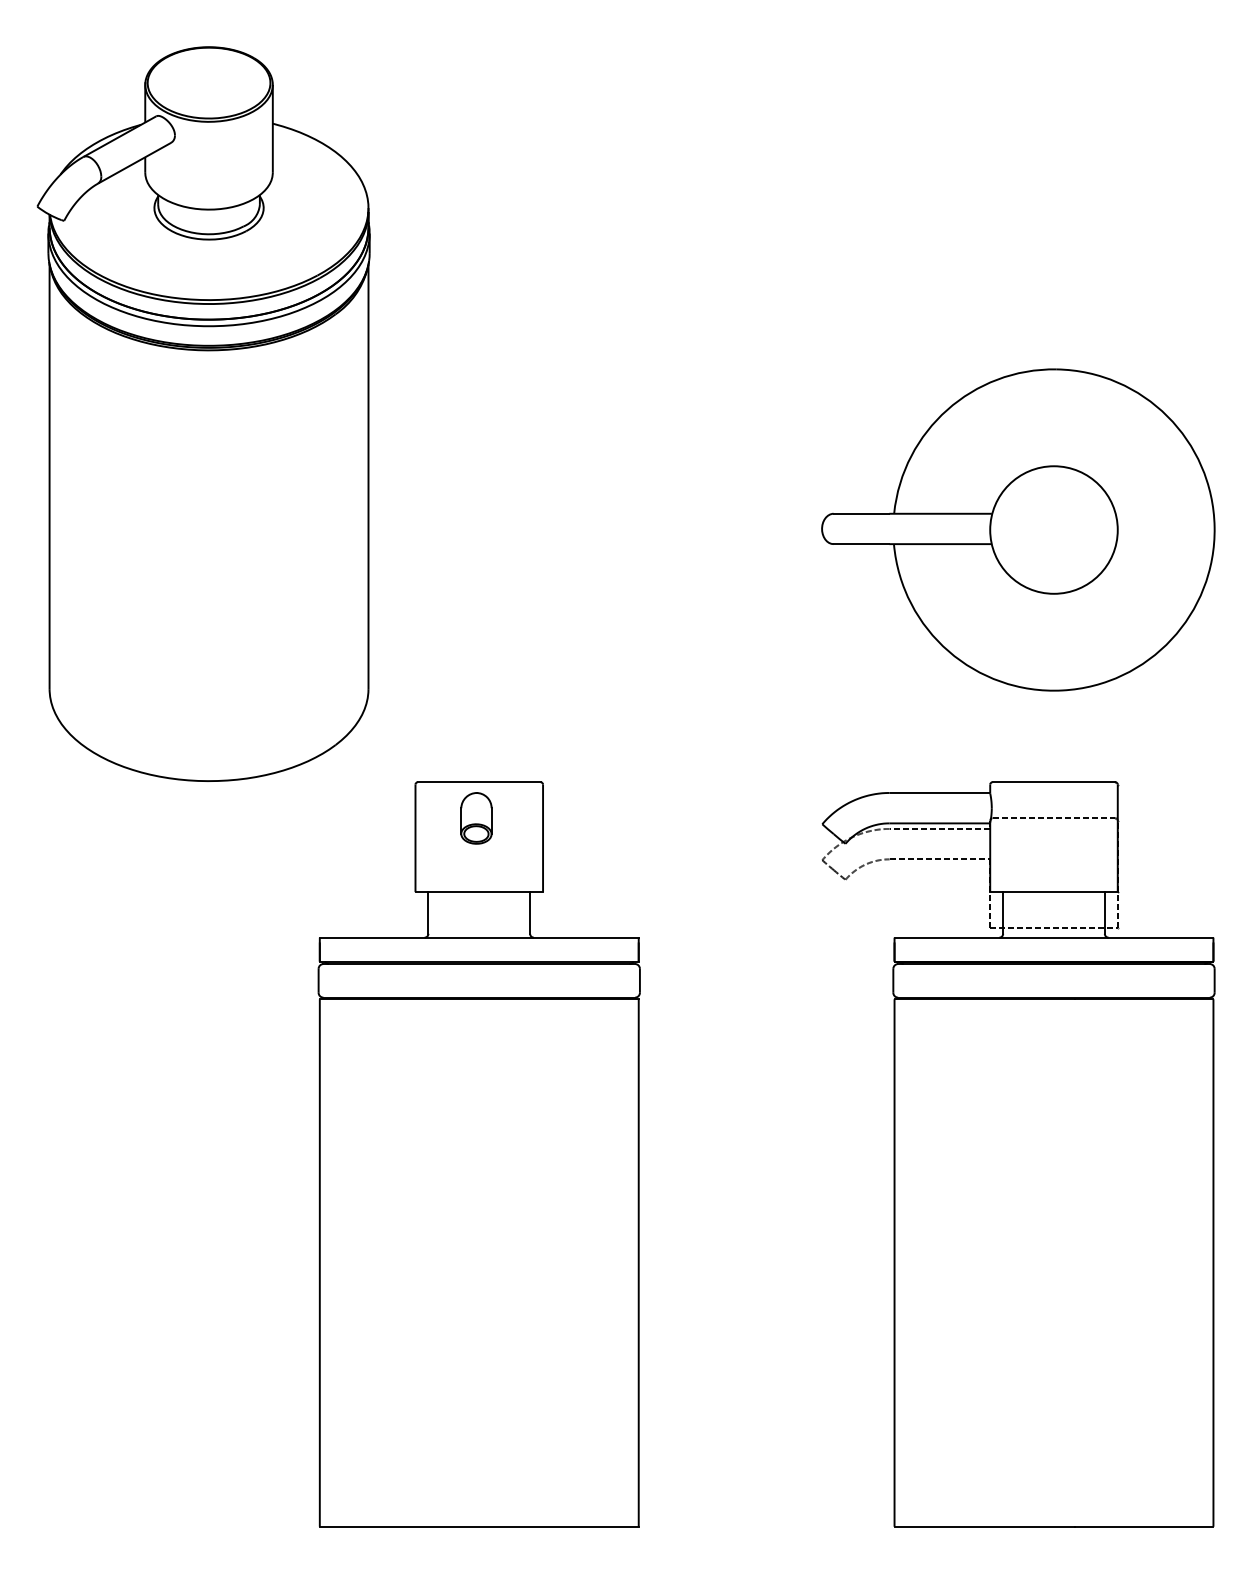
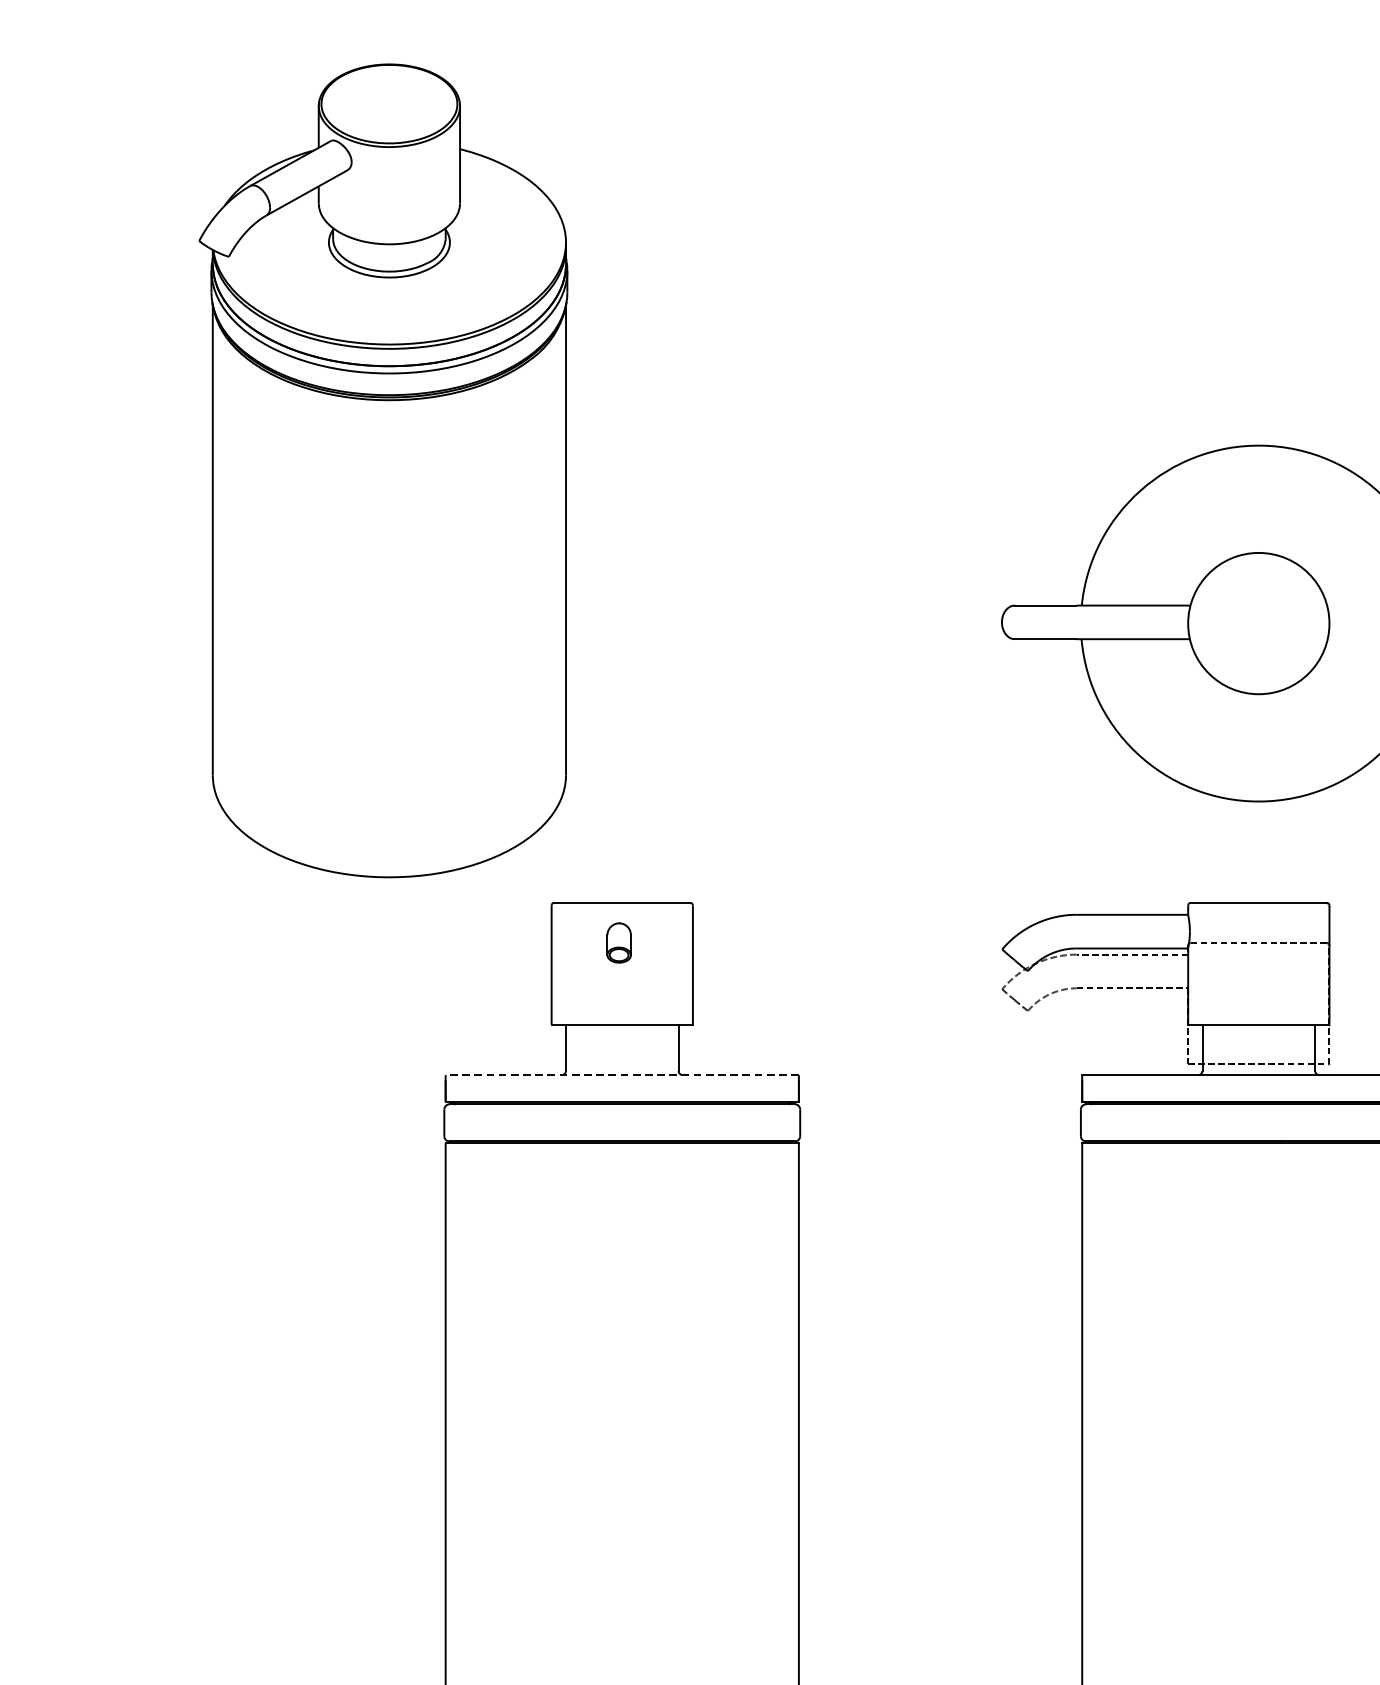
part: (203, 413) -> (383, 470), moved
part: (476, 818) -> (619, 943), size x0.7
line: (478, 937) -> (621, 1074), solid -> dashed

